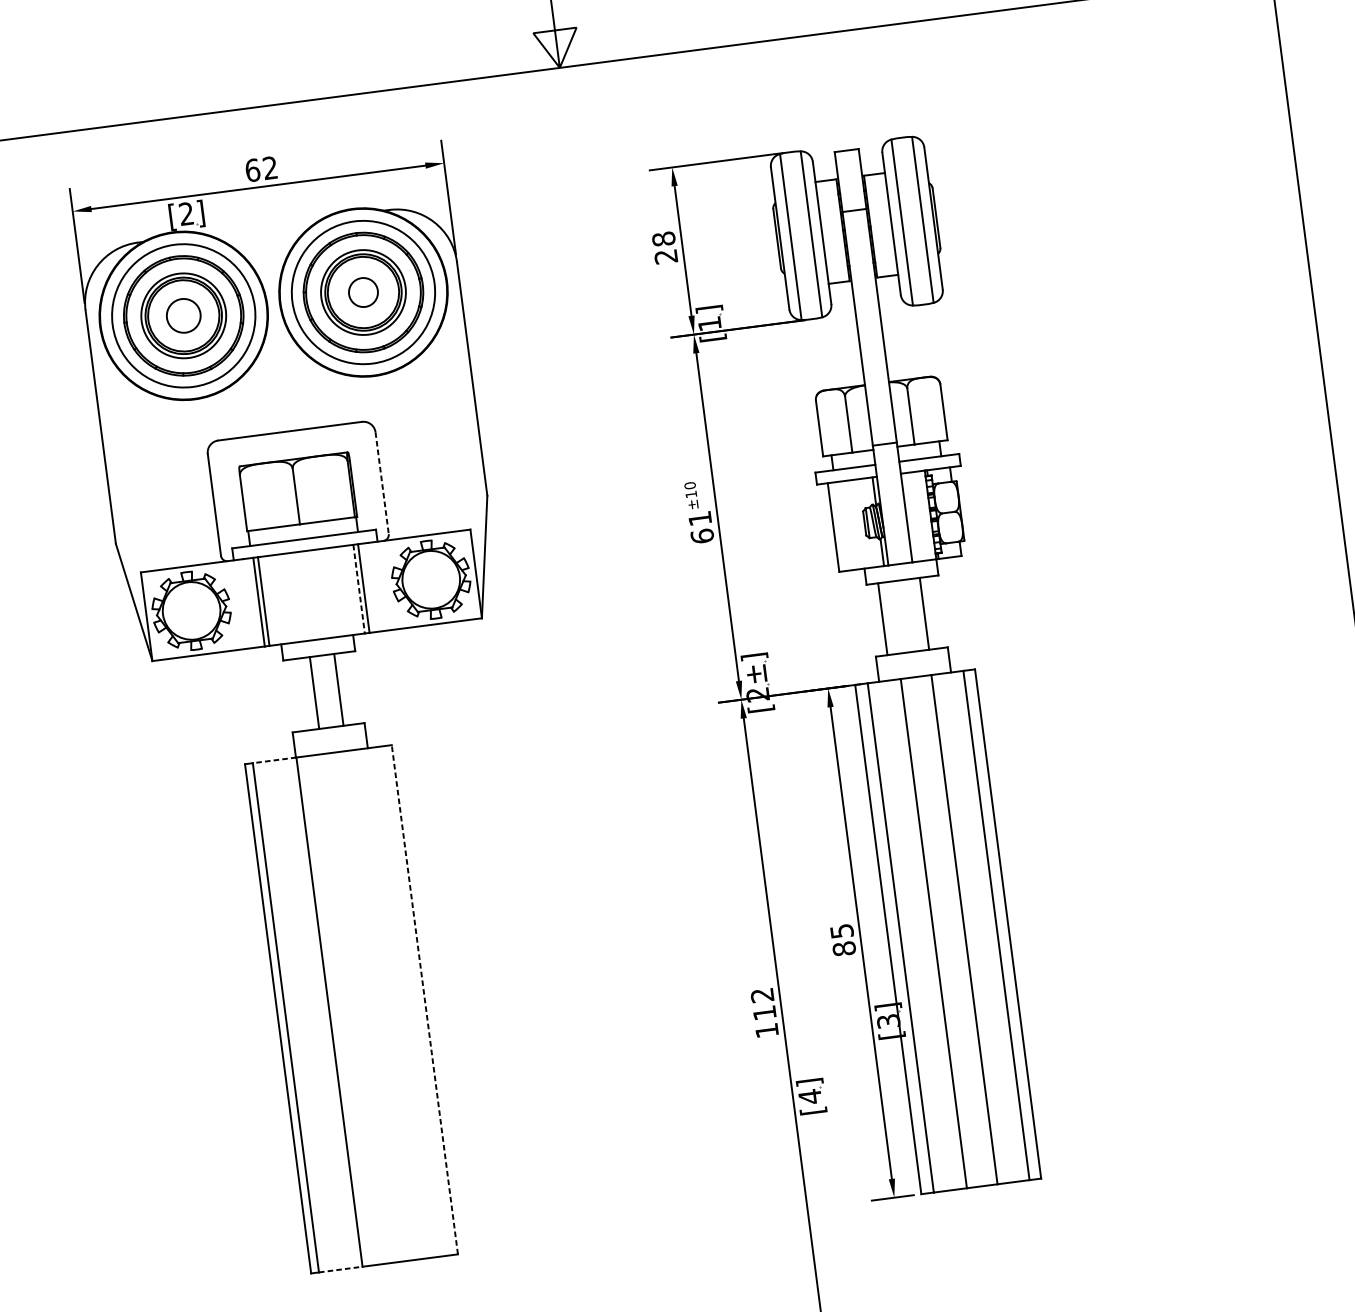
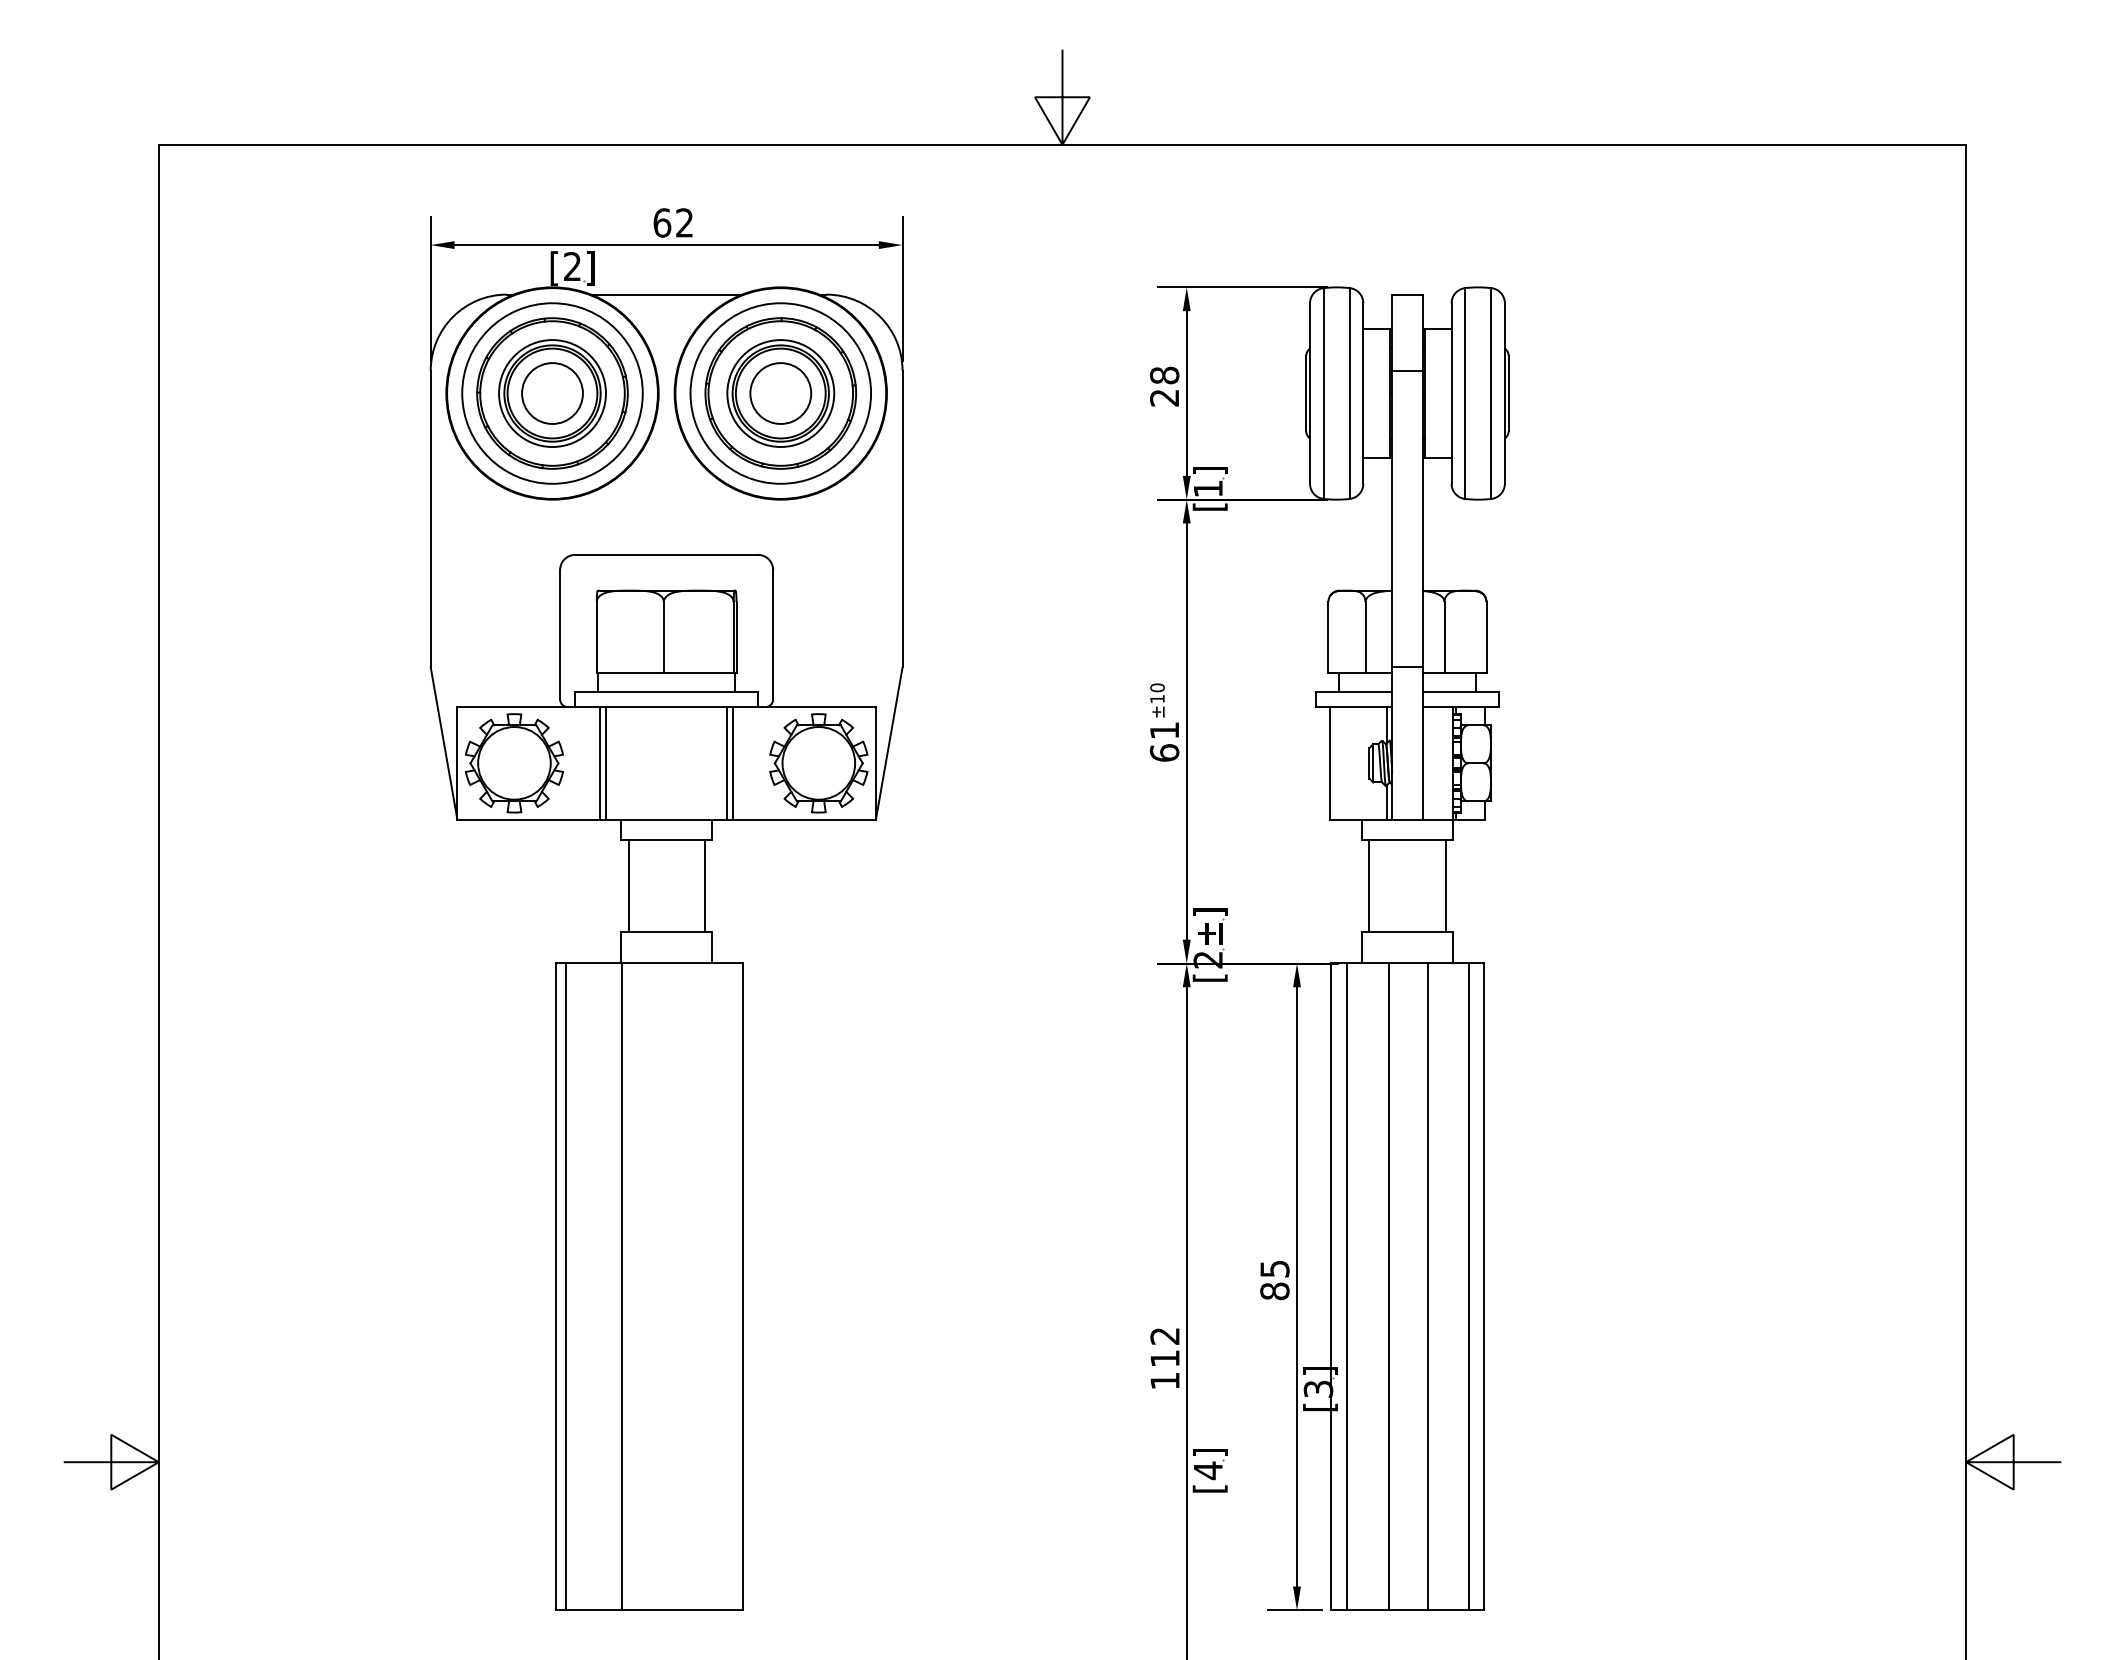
line: (263, 226) -> (666, 294), added
circle: (363, 292) -> (780, 393), size x1.67
circle: (183, 315) -> (552, 393), size x1.43
line: (382, 482) -> (773, 634), dashed -> solid
line: (359, 589) -> (727, 763), dashed -> solid
line: (924, 613) -> (1369, 885), moved
line: (882, 618) -> (1445, 885), moved
line: (338, 689) -> (628, 885), moved
line: (314, 692) -> (704, 885), moved
line: (274, 760) -> (593, 963), dashed -> solid
line: (424, 999) -> (742, 1286), dashed -> solid
line: (340, 1269) -> (593, 1610), dashed -> solid

